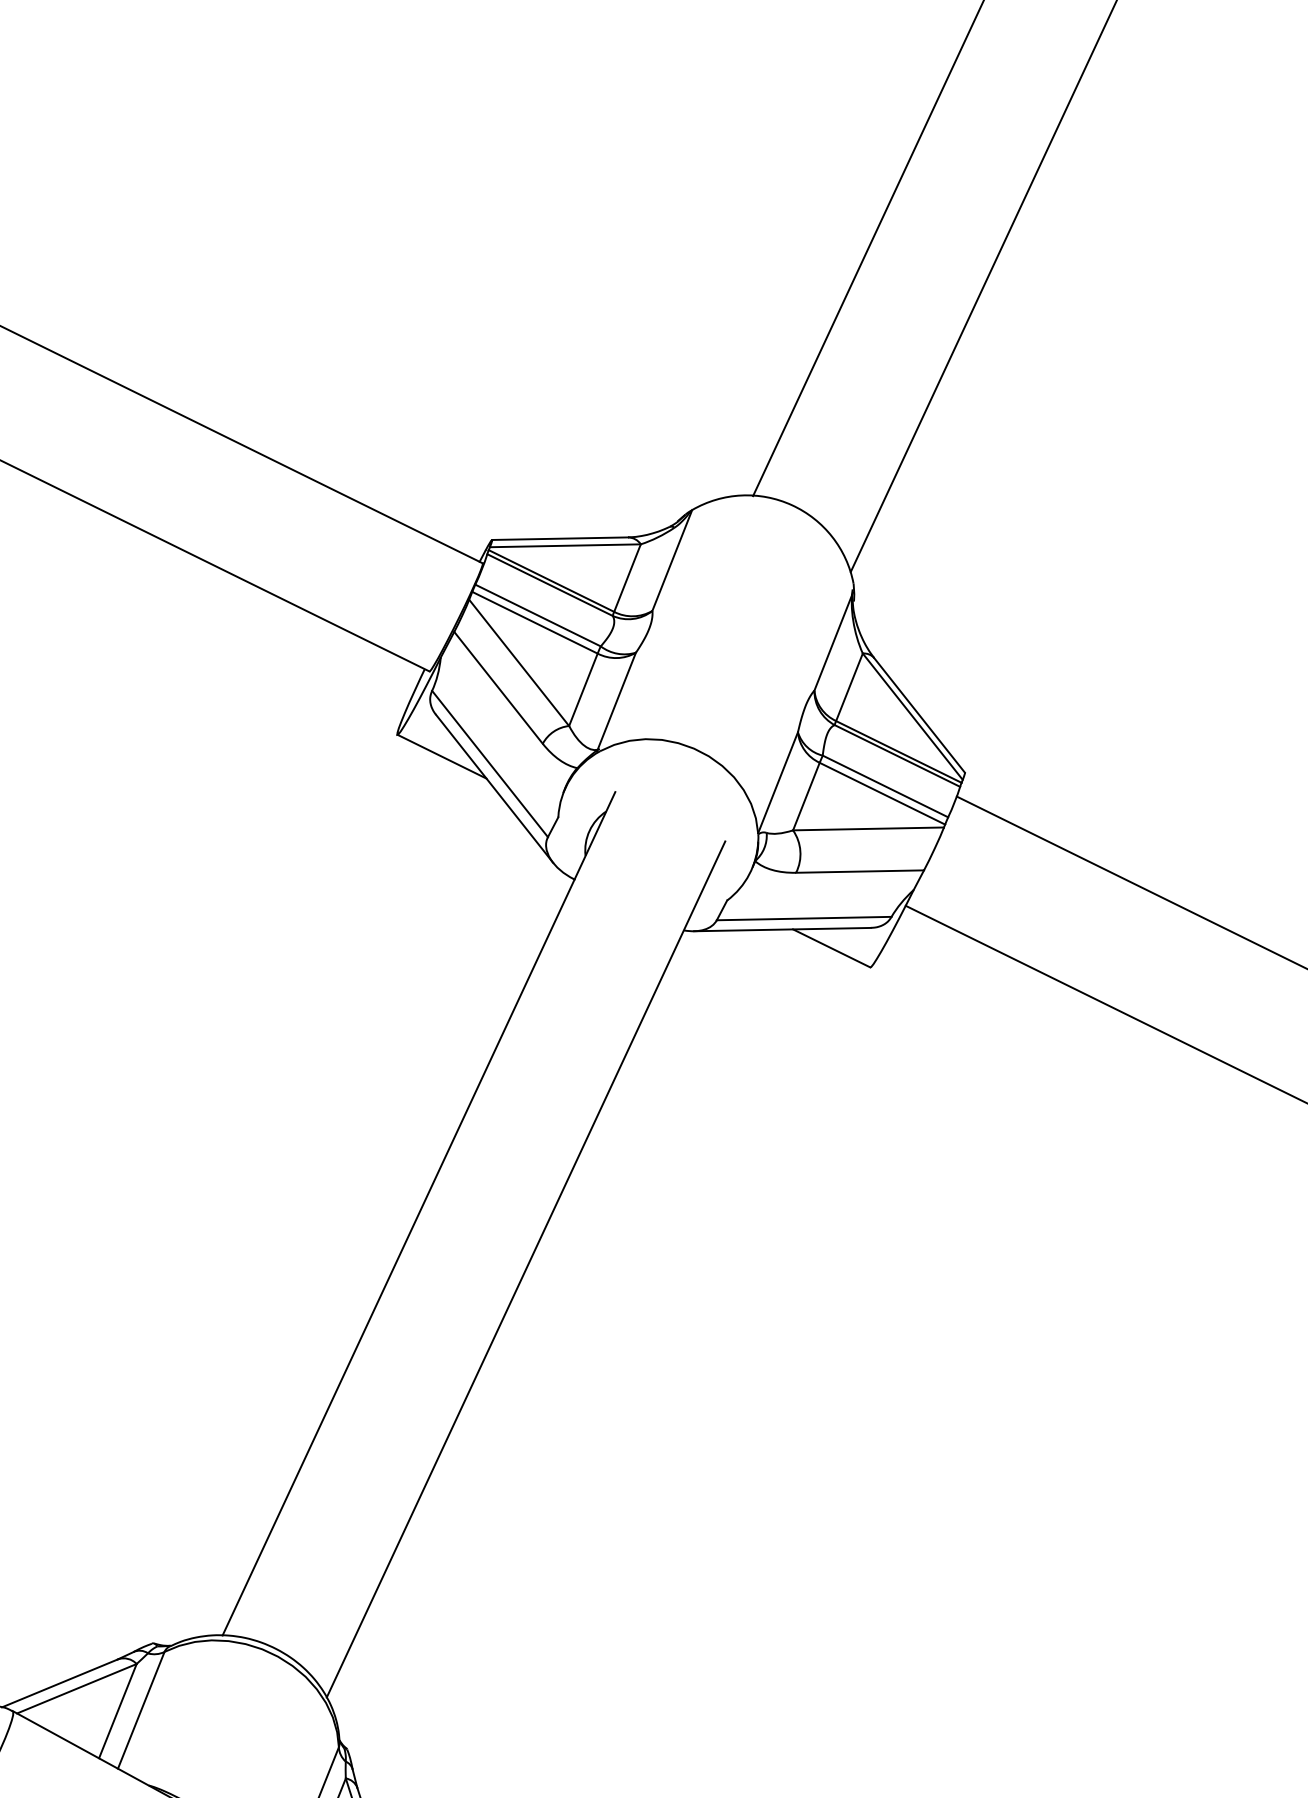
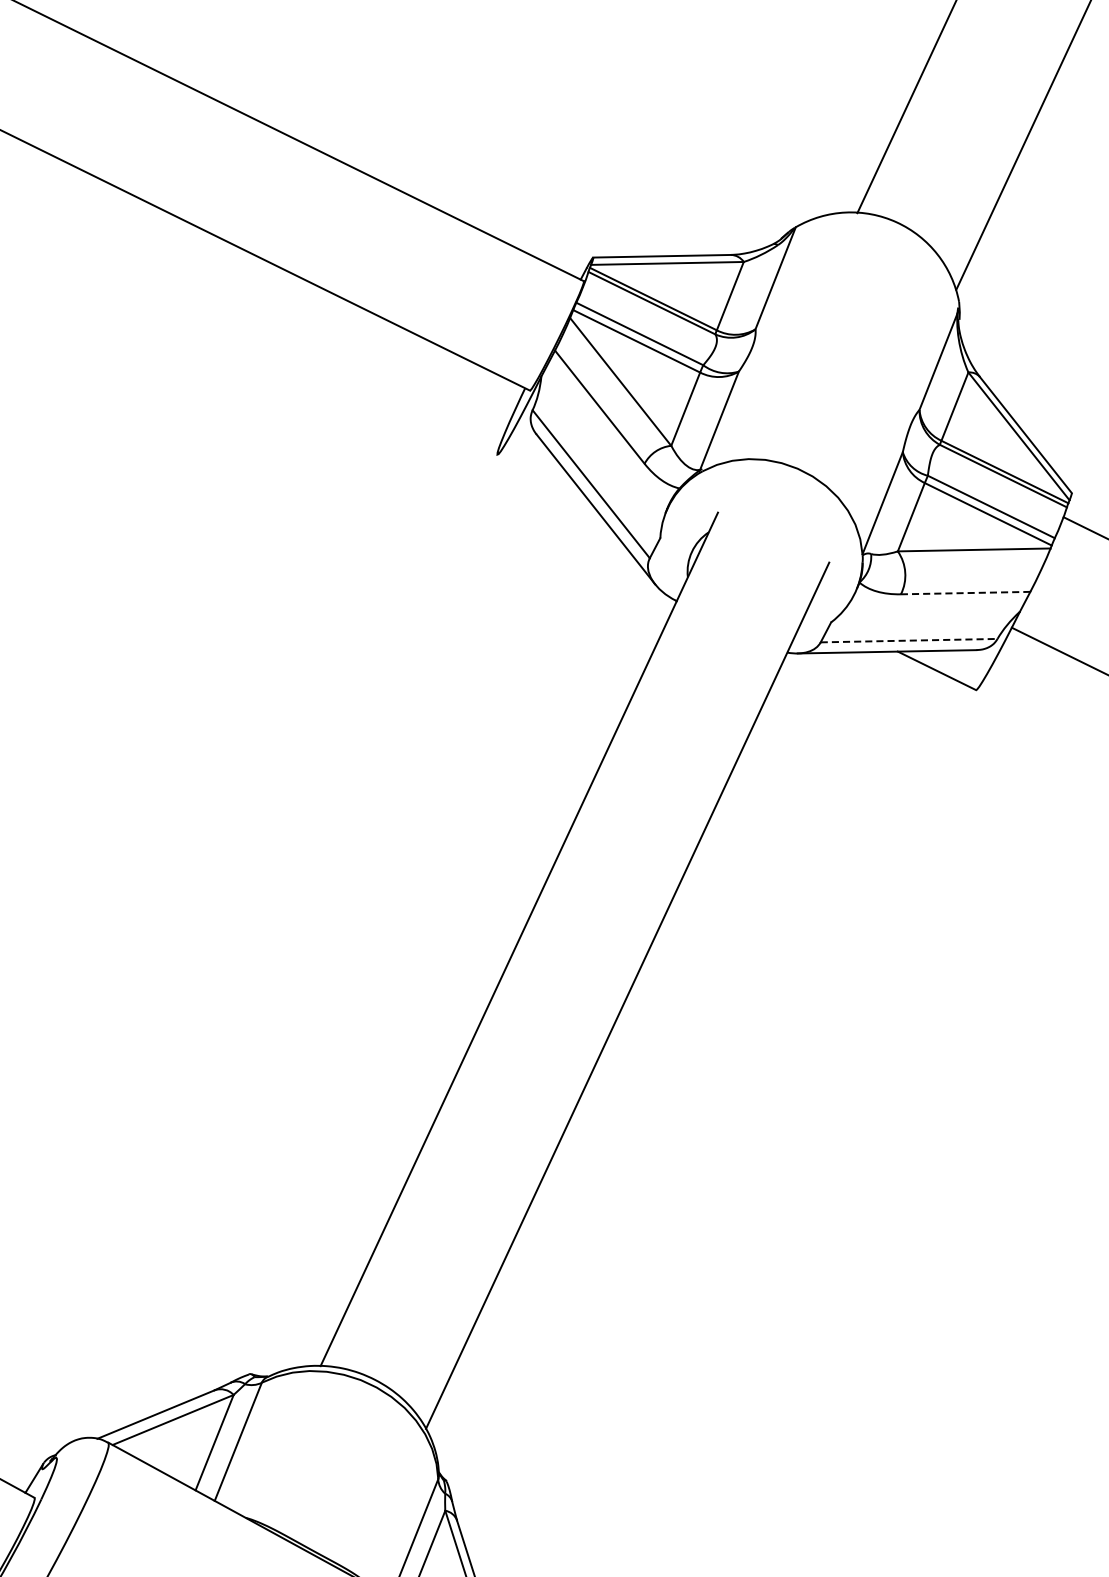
line: (441, 756) -> (542, 476), removed
line: (860, 871) -> (966, 593), solid -> dashed
line: (804, 918) -> (909, 640), solid -> dashed

